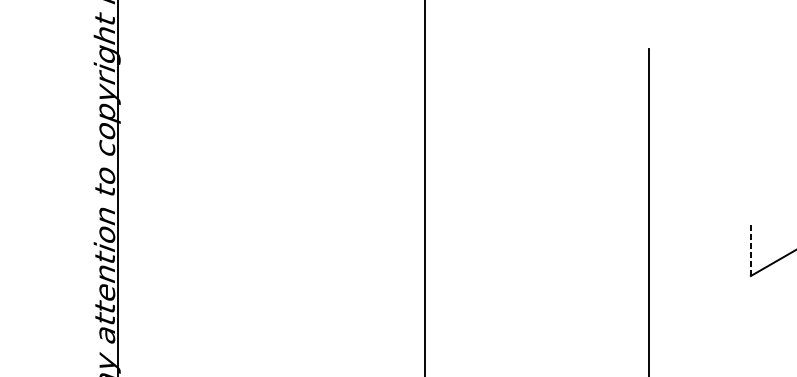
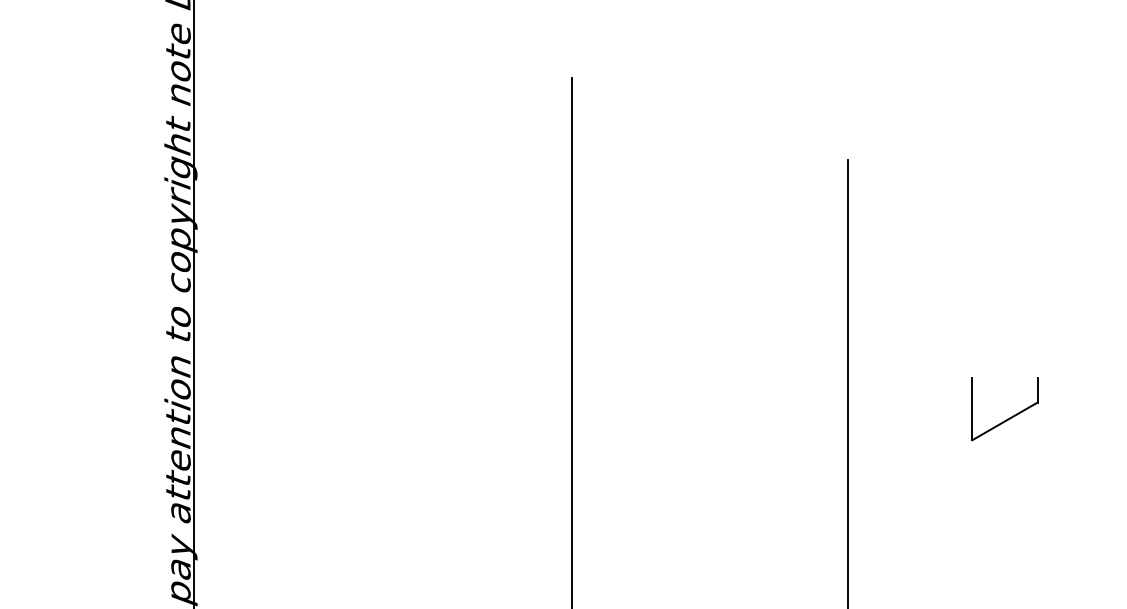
line: (751, 251) -> (972, 409), dashed -> solid

